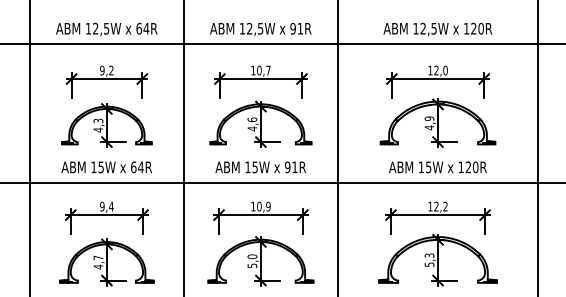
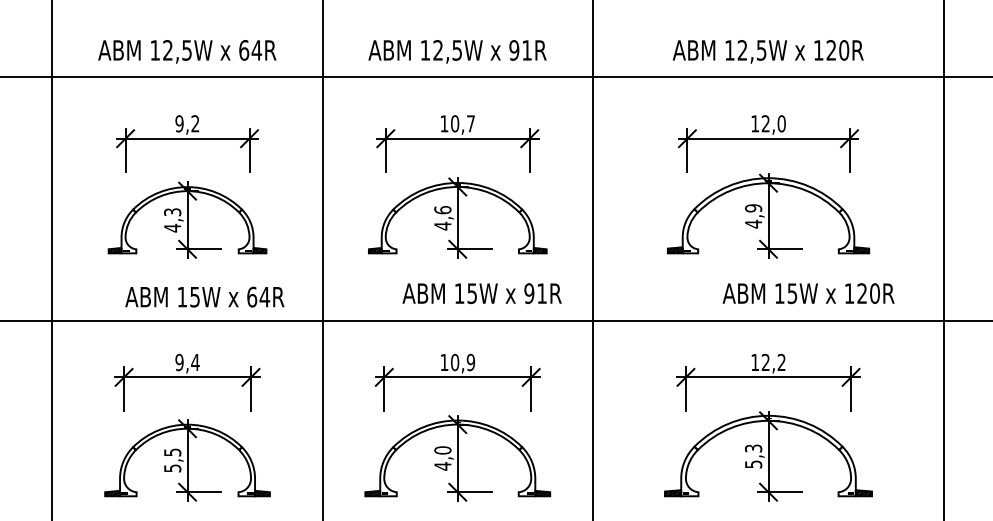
text: (106, 167) -> (204, 297), moved
text: (260, 167) -> (481, 293), moved
text: (437, 167) -> (807, 293), moved
text: (98, 262) -> (172, 460), 4,7 -> 5,5
text: (252, 265) -> (442, 465), 5,0 -> 4,0

